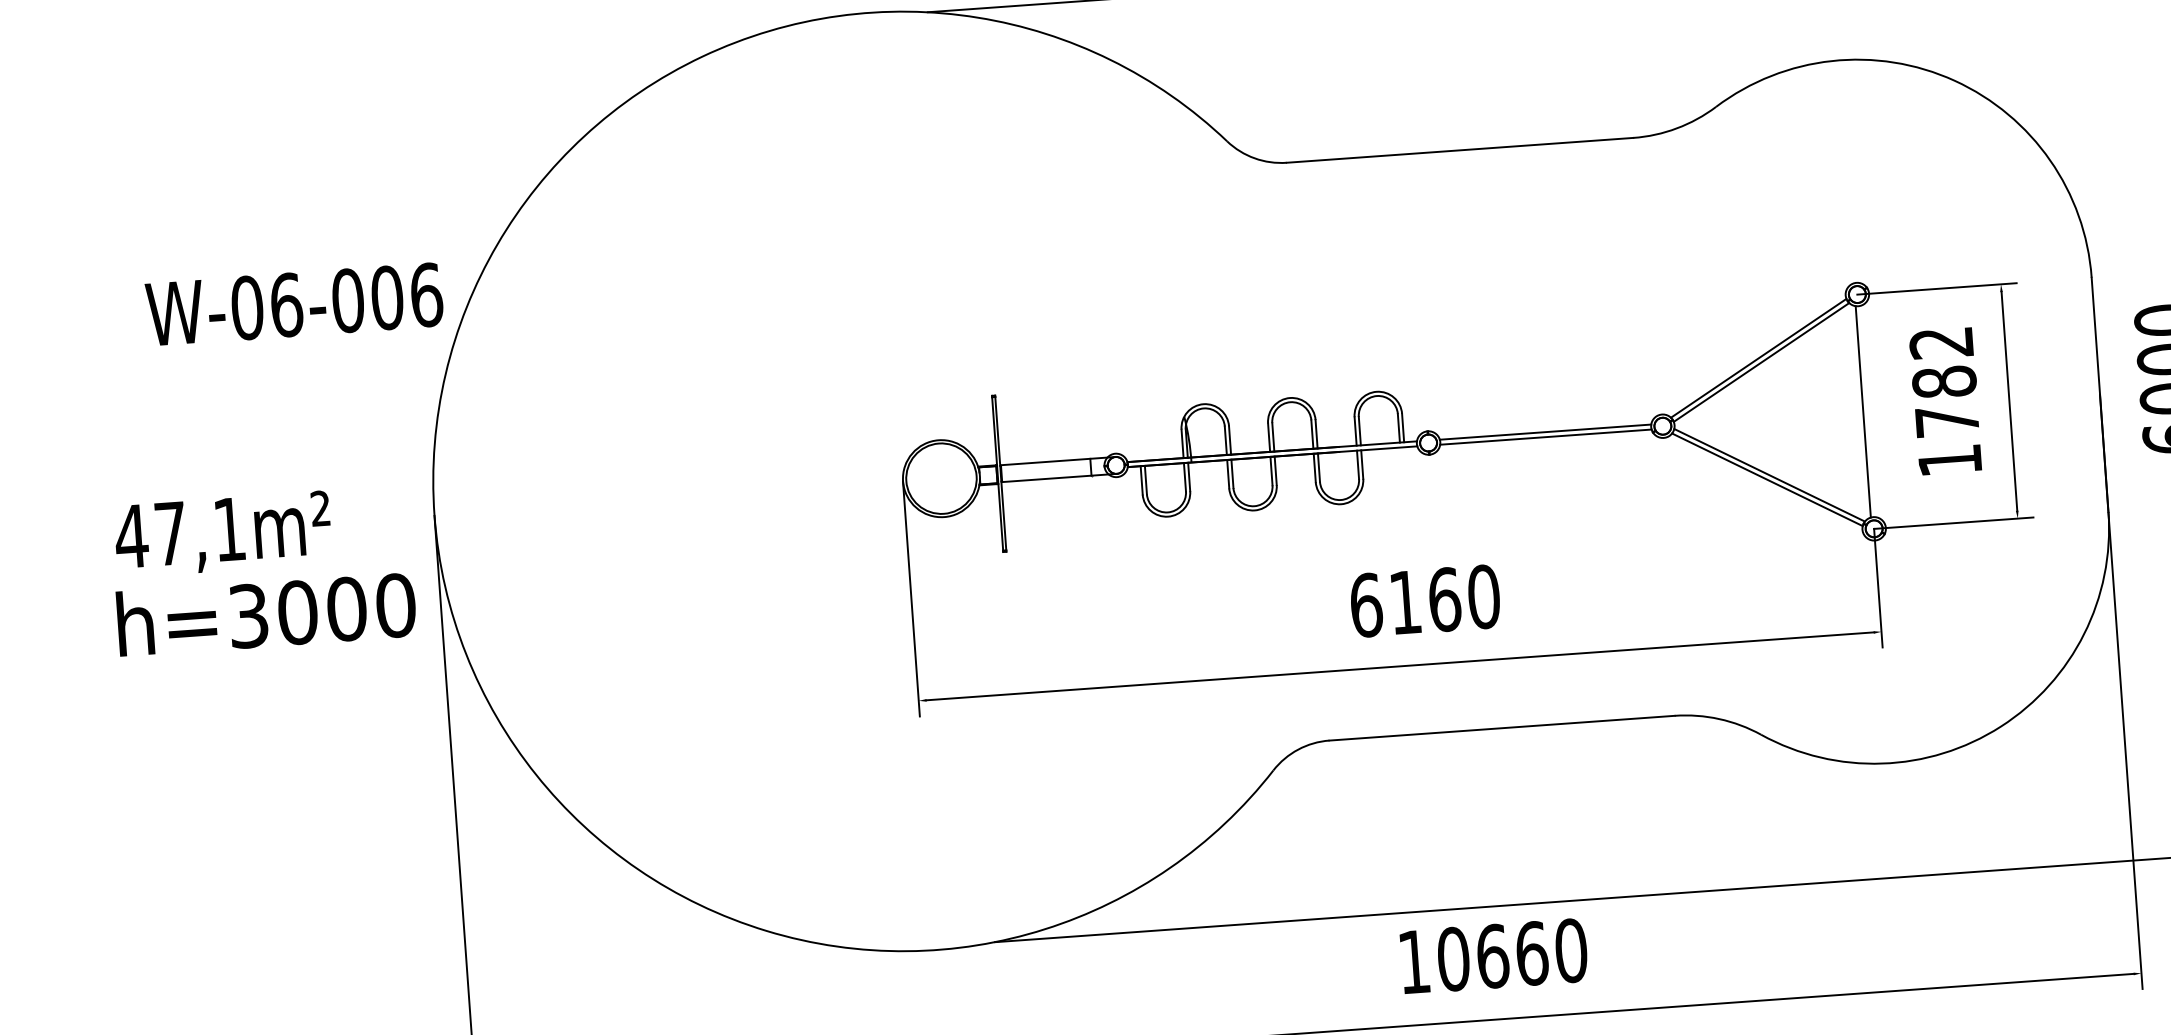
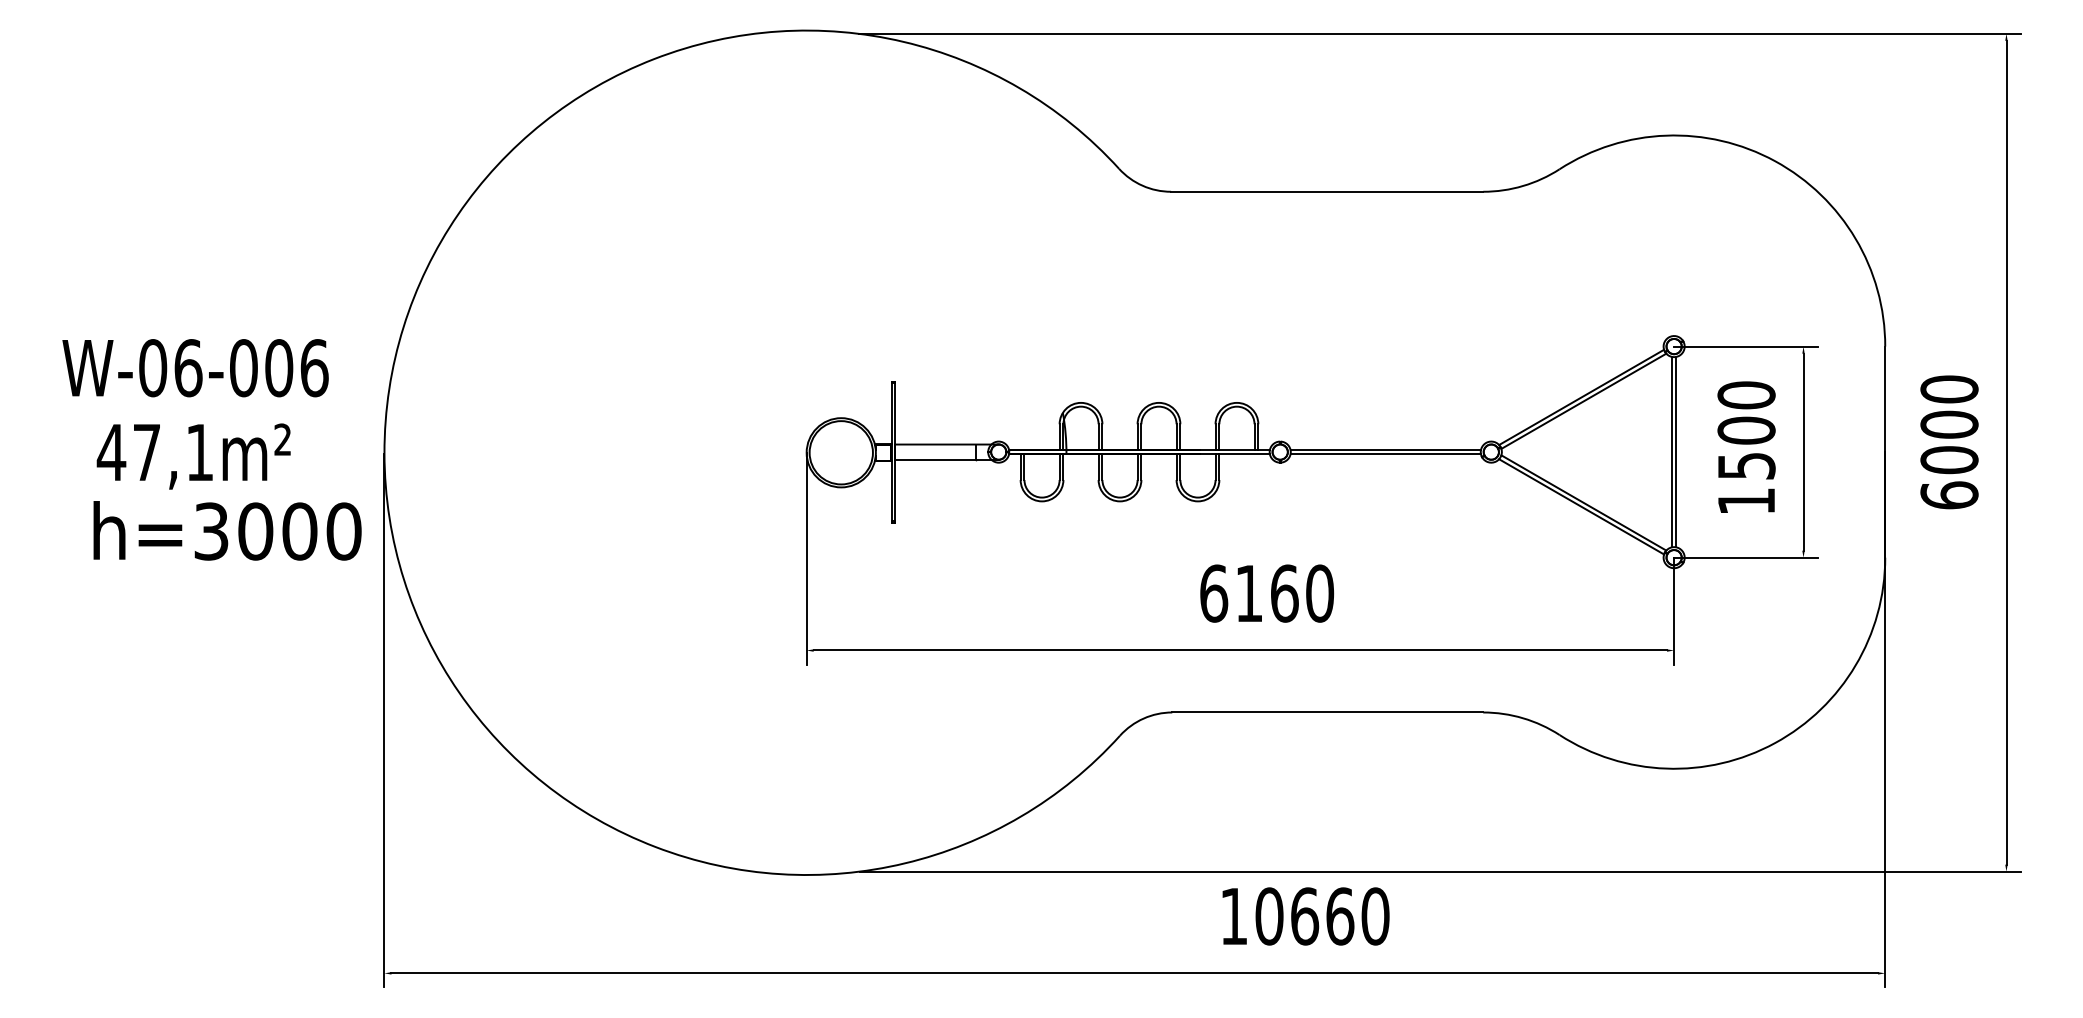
text: (294, 304) -> (195, 368), moved
text: (1944, 381) -> (1746, 430), 1782 -> 1500
line: (1868, 410) -> (1676, 451), added

